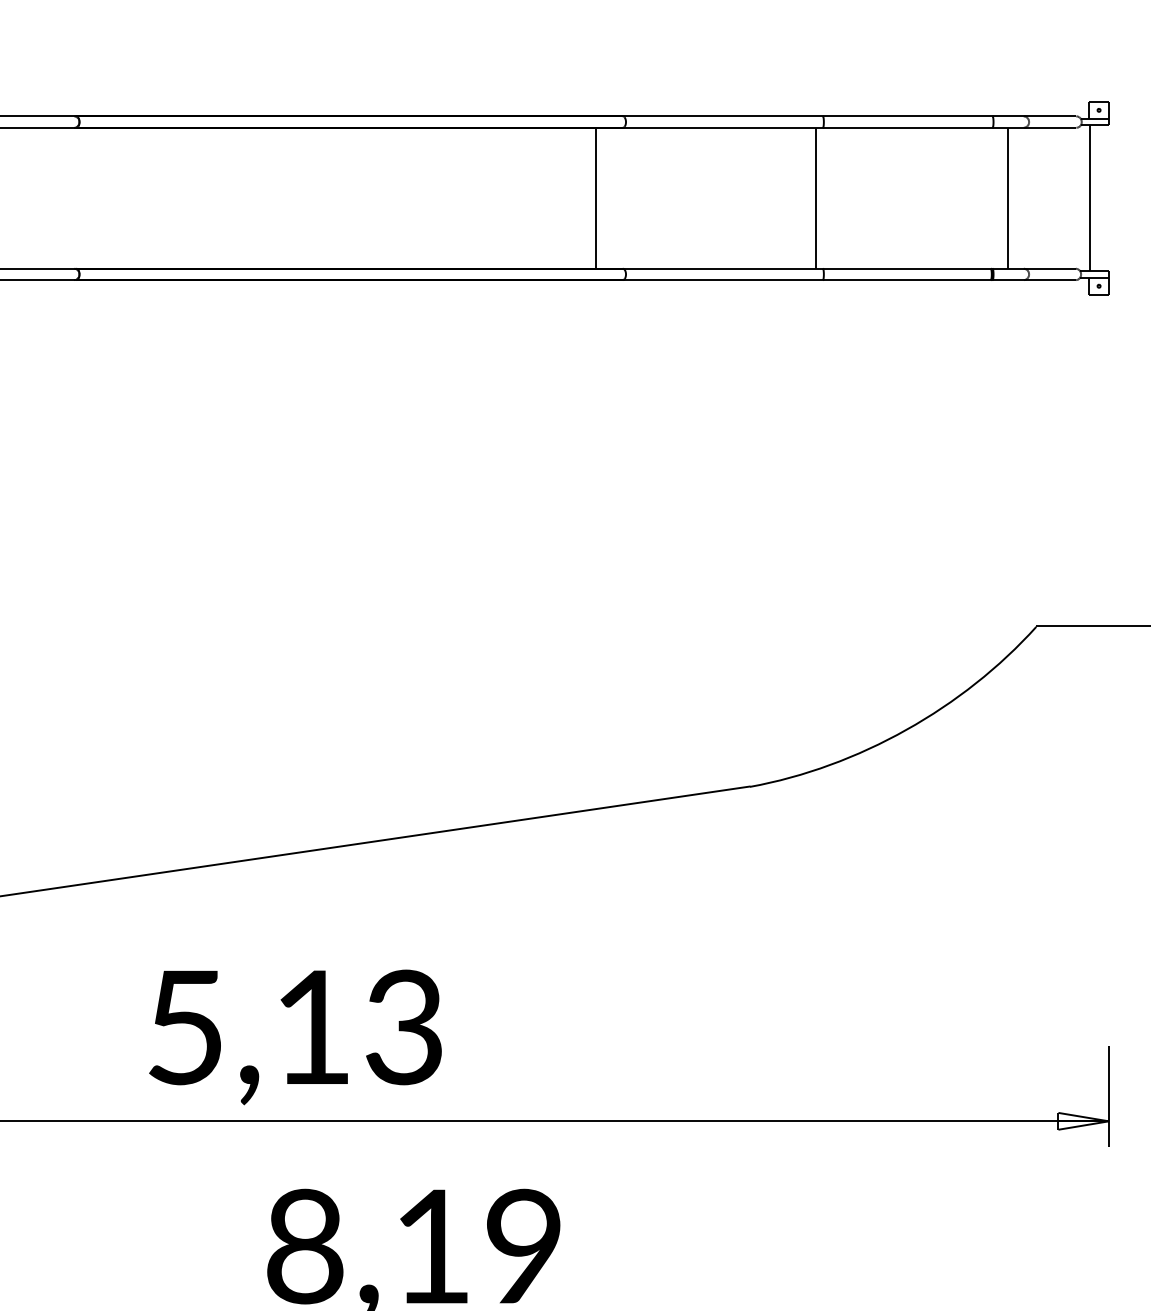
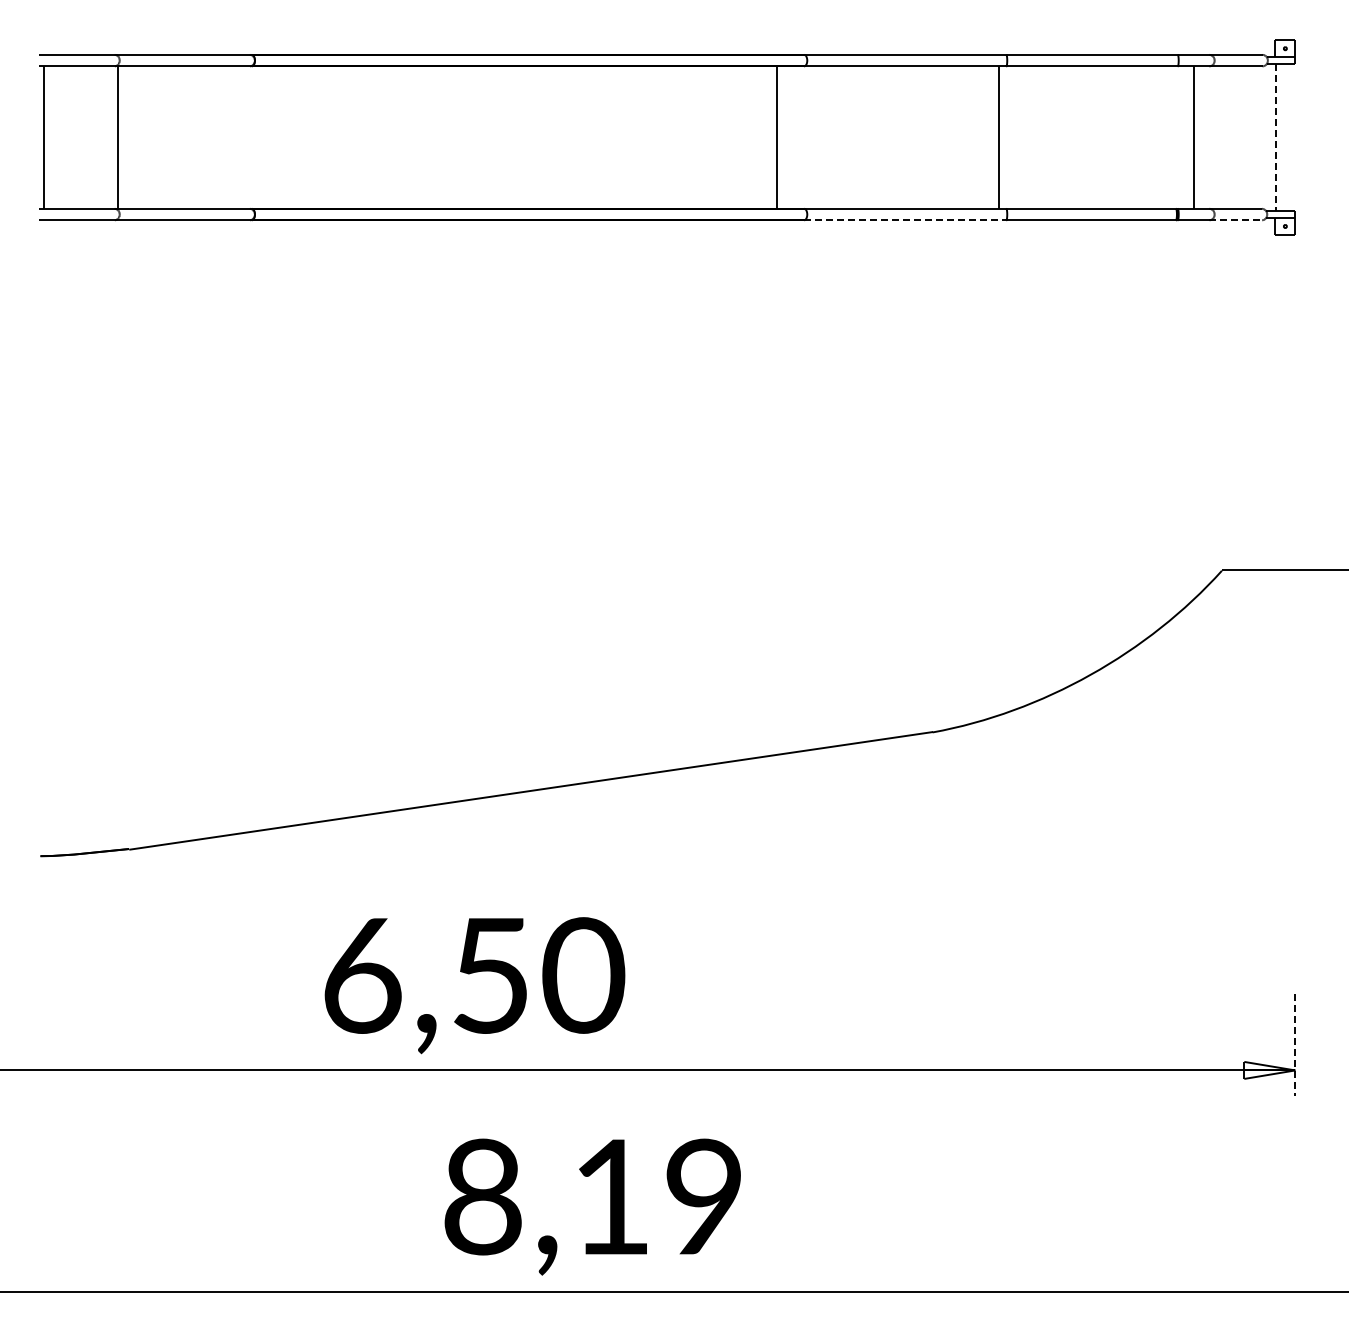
line: (1090, 198) -> (1276, 137), solid -> dashed
line: (723, 280) -> (905, 220), solid -> dashed
line: (1050, 280) -> (1236, 220), solid -> dashed
text: (296, 1027) -> (474, 975), 5,13 -> 6,50
line: (1109, 1096) -> (1295, 1045), solid -> dashed

